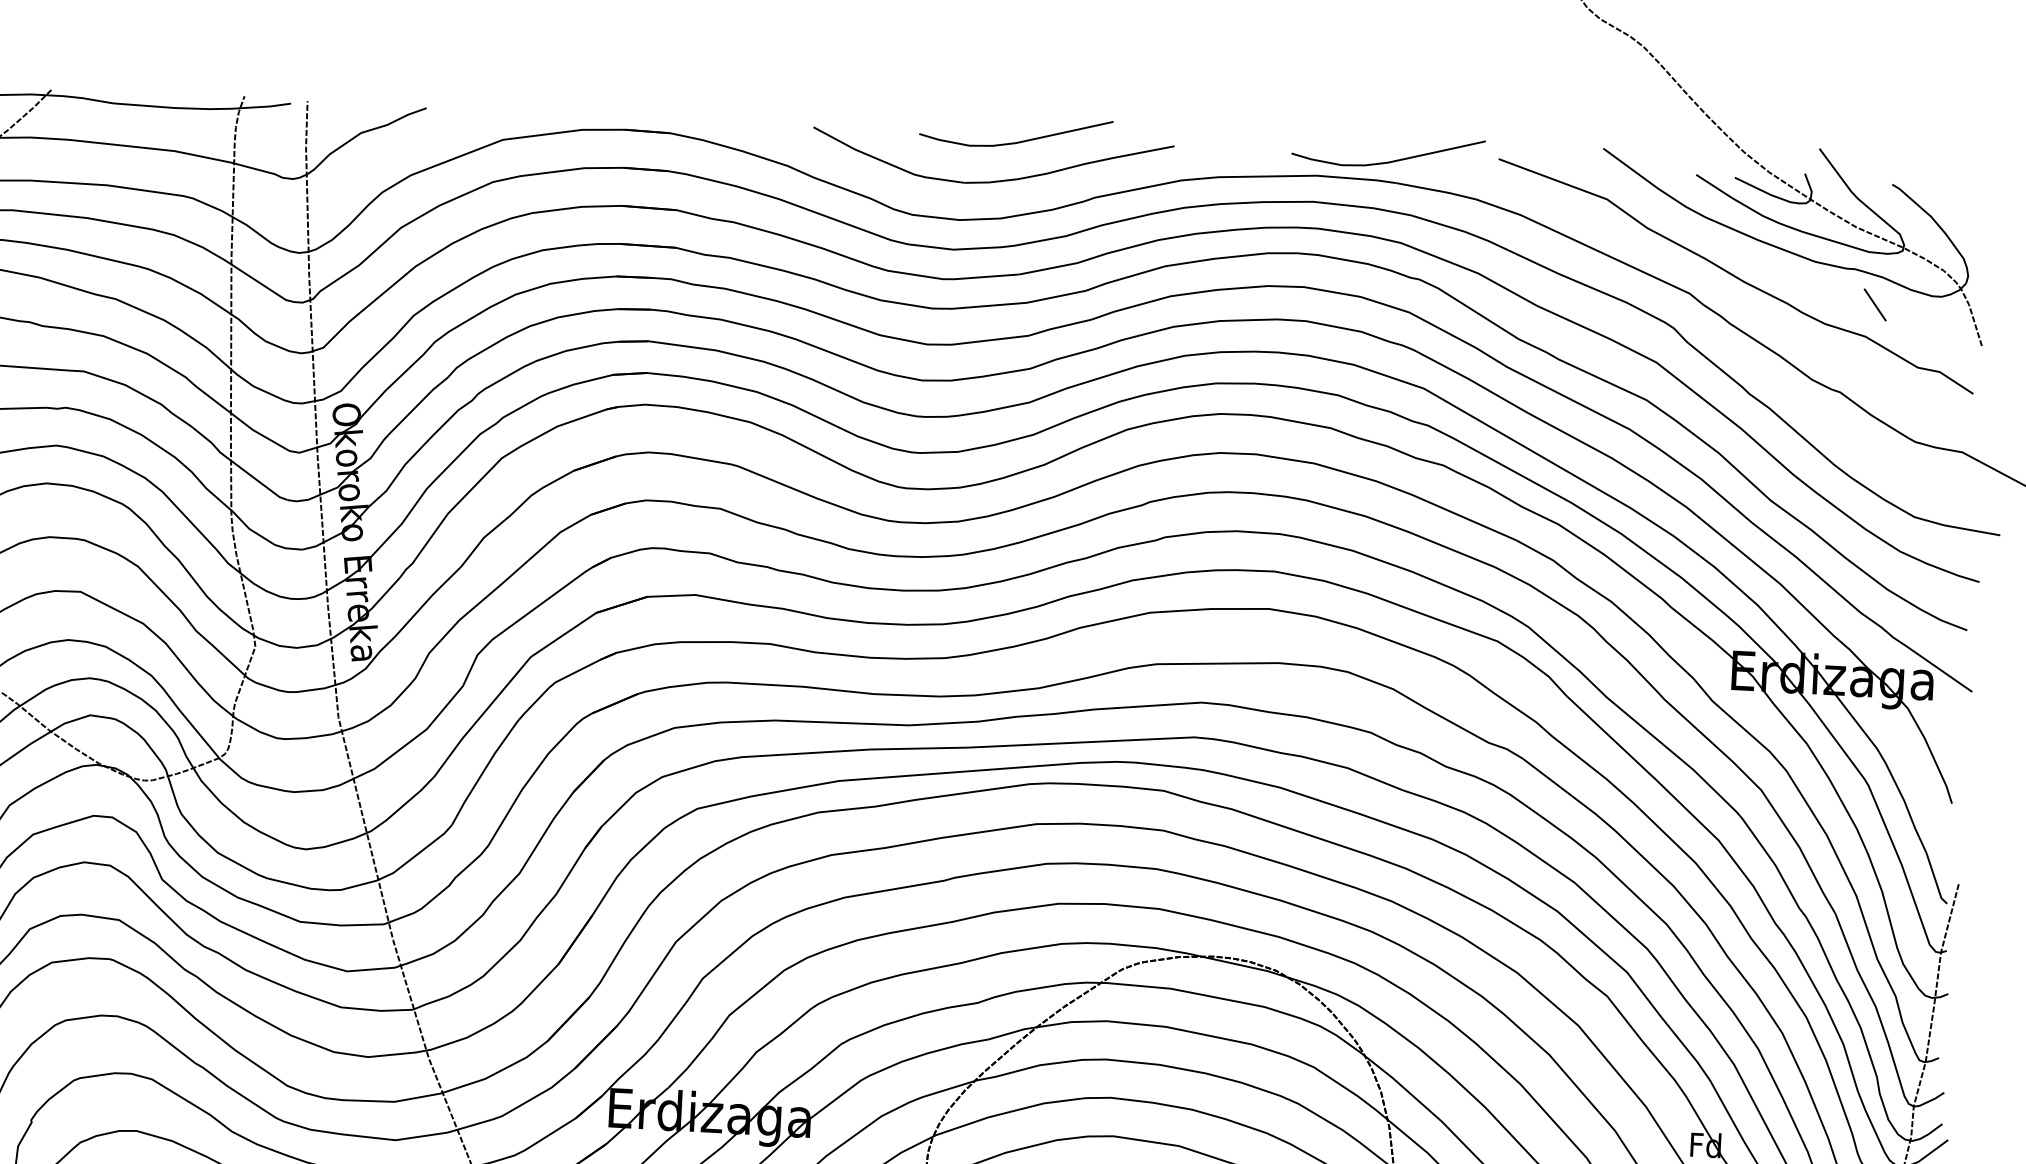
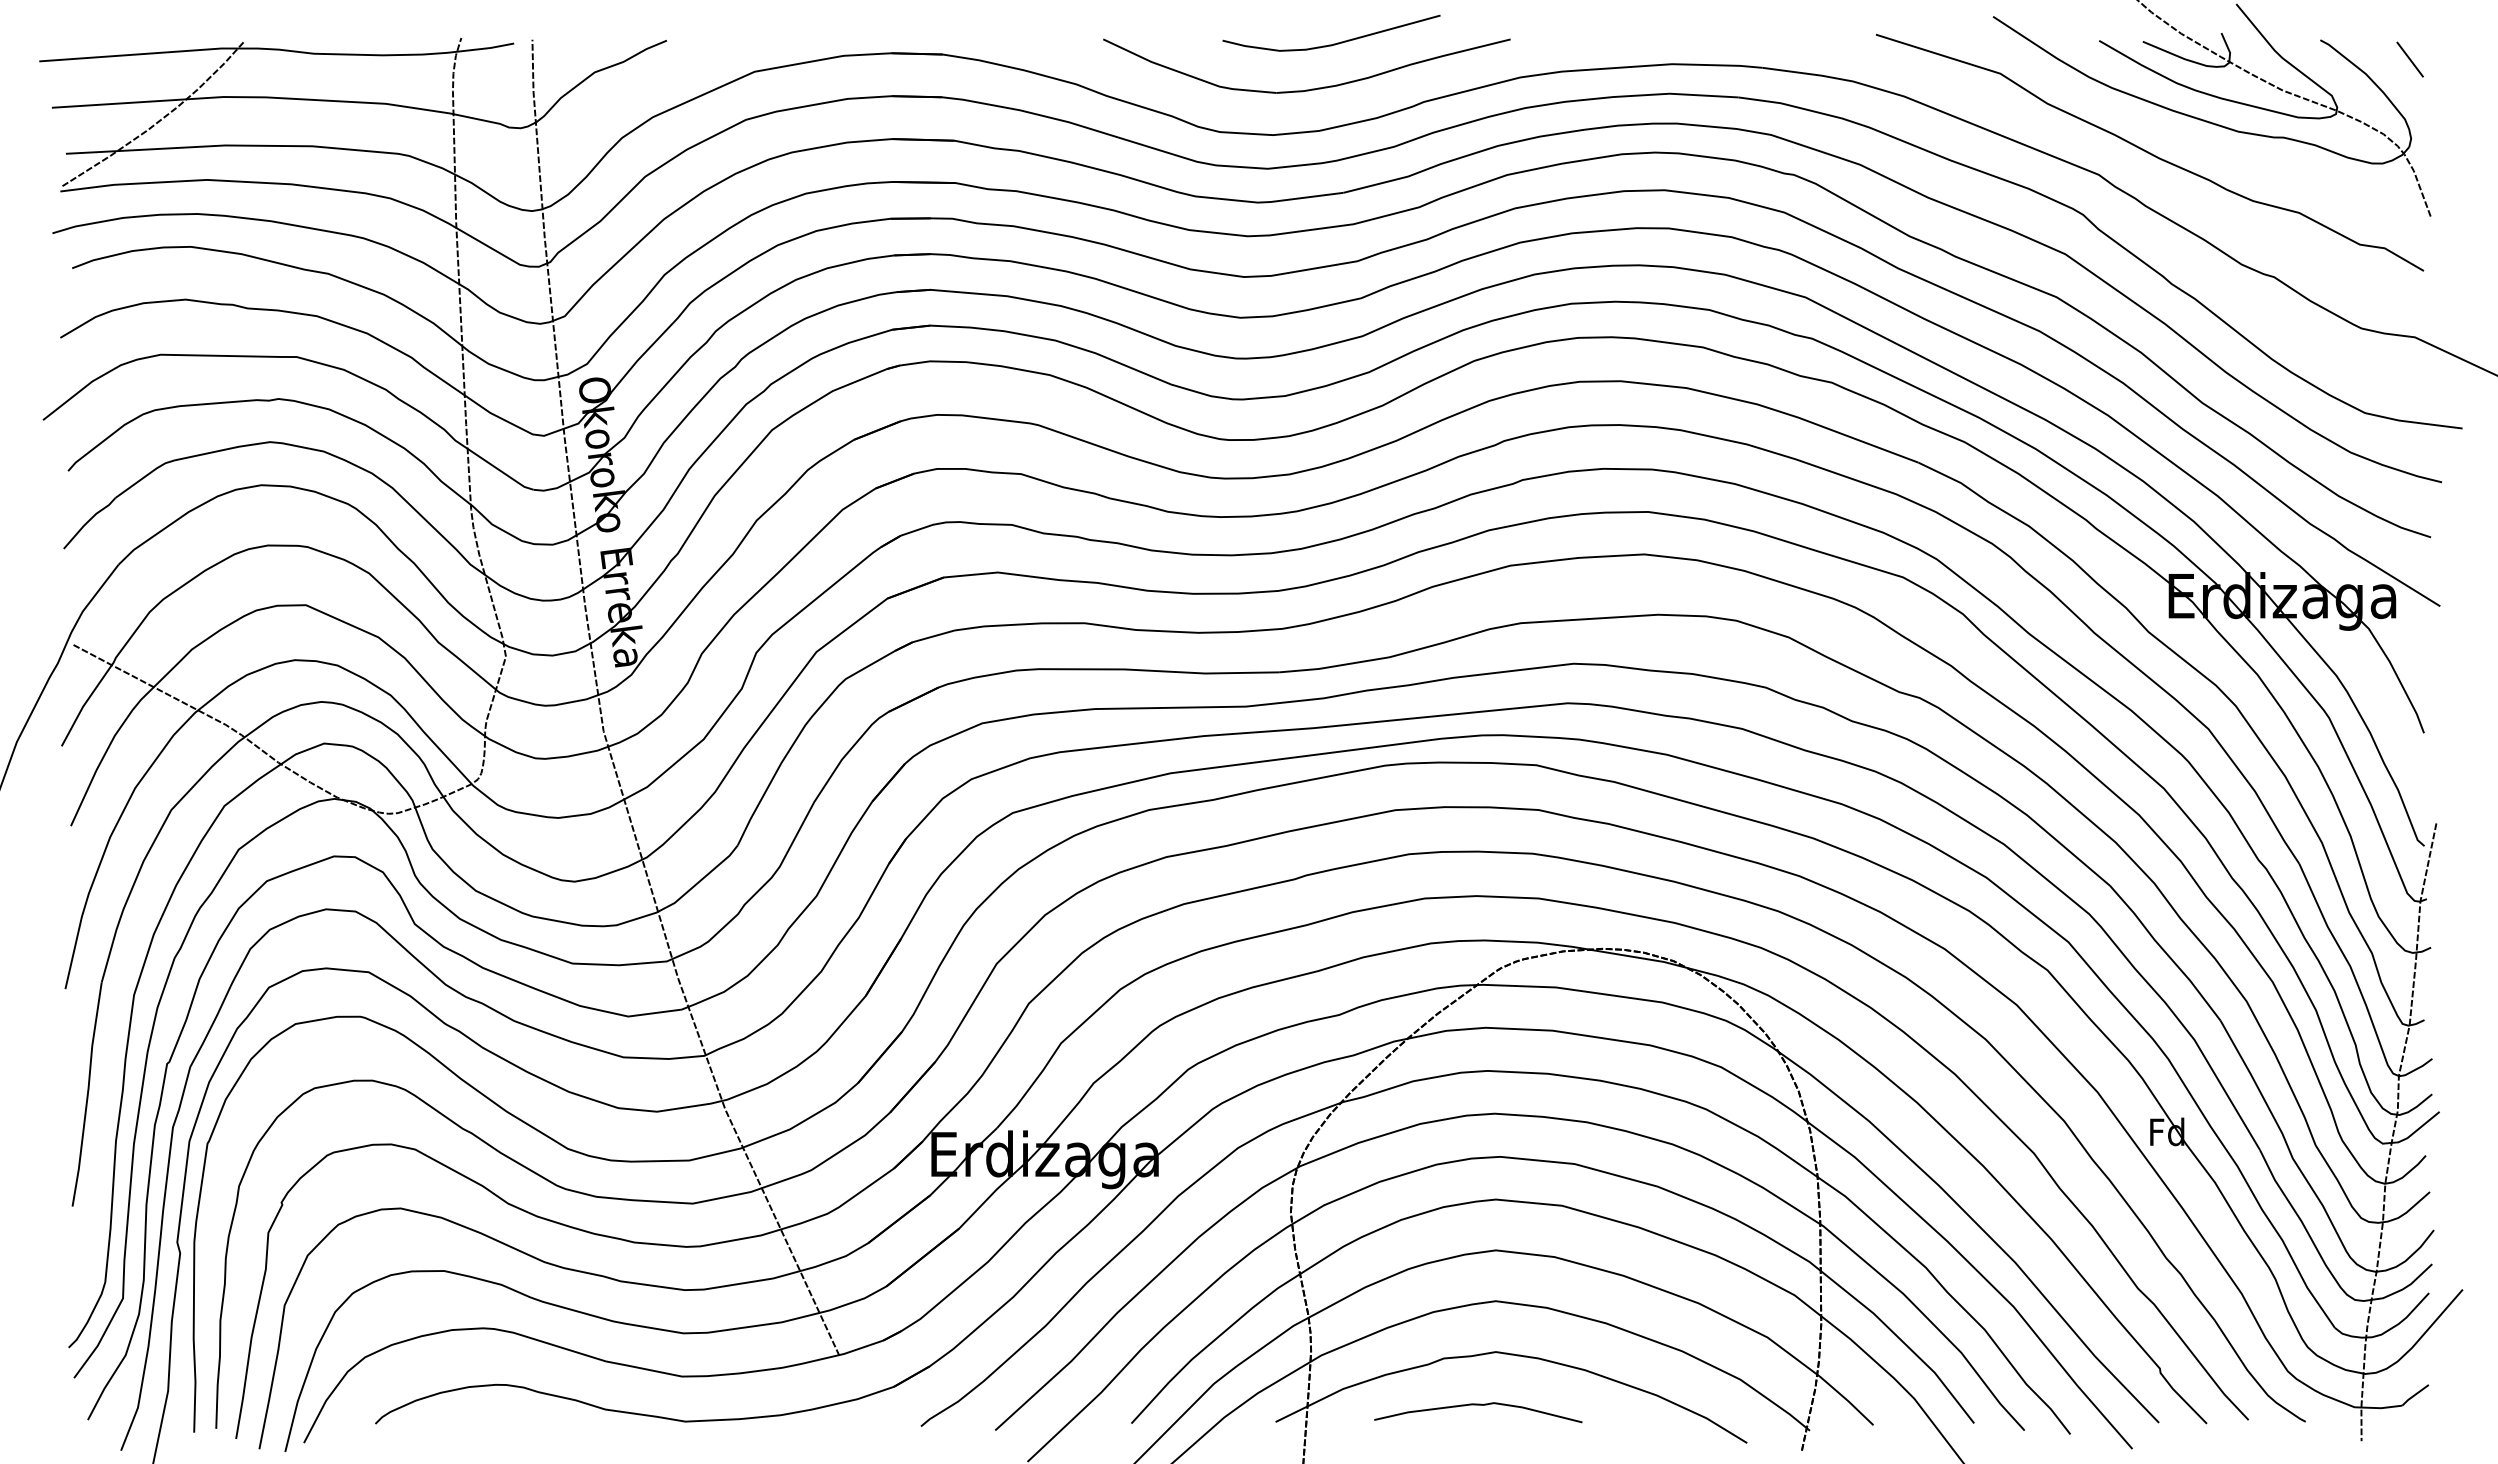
curve: (1389, 161) -> (1753, 43), removed
line: (1874, 304) -> (2409, 59), moved

